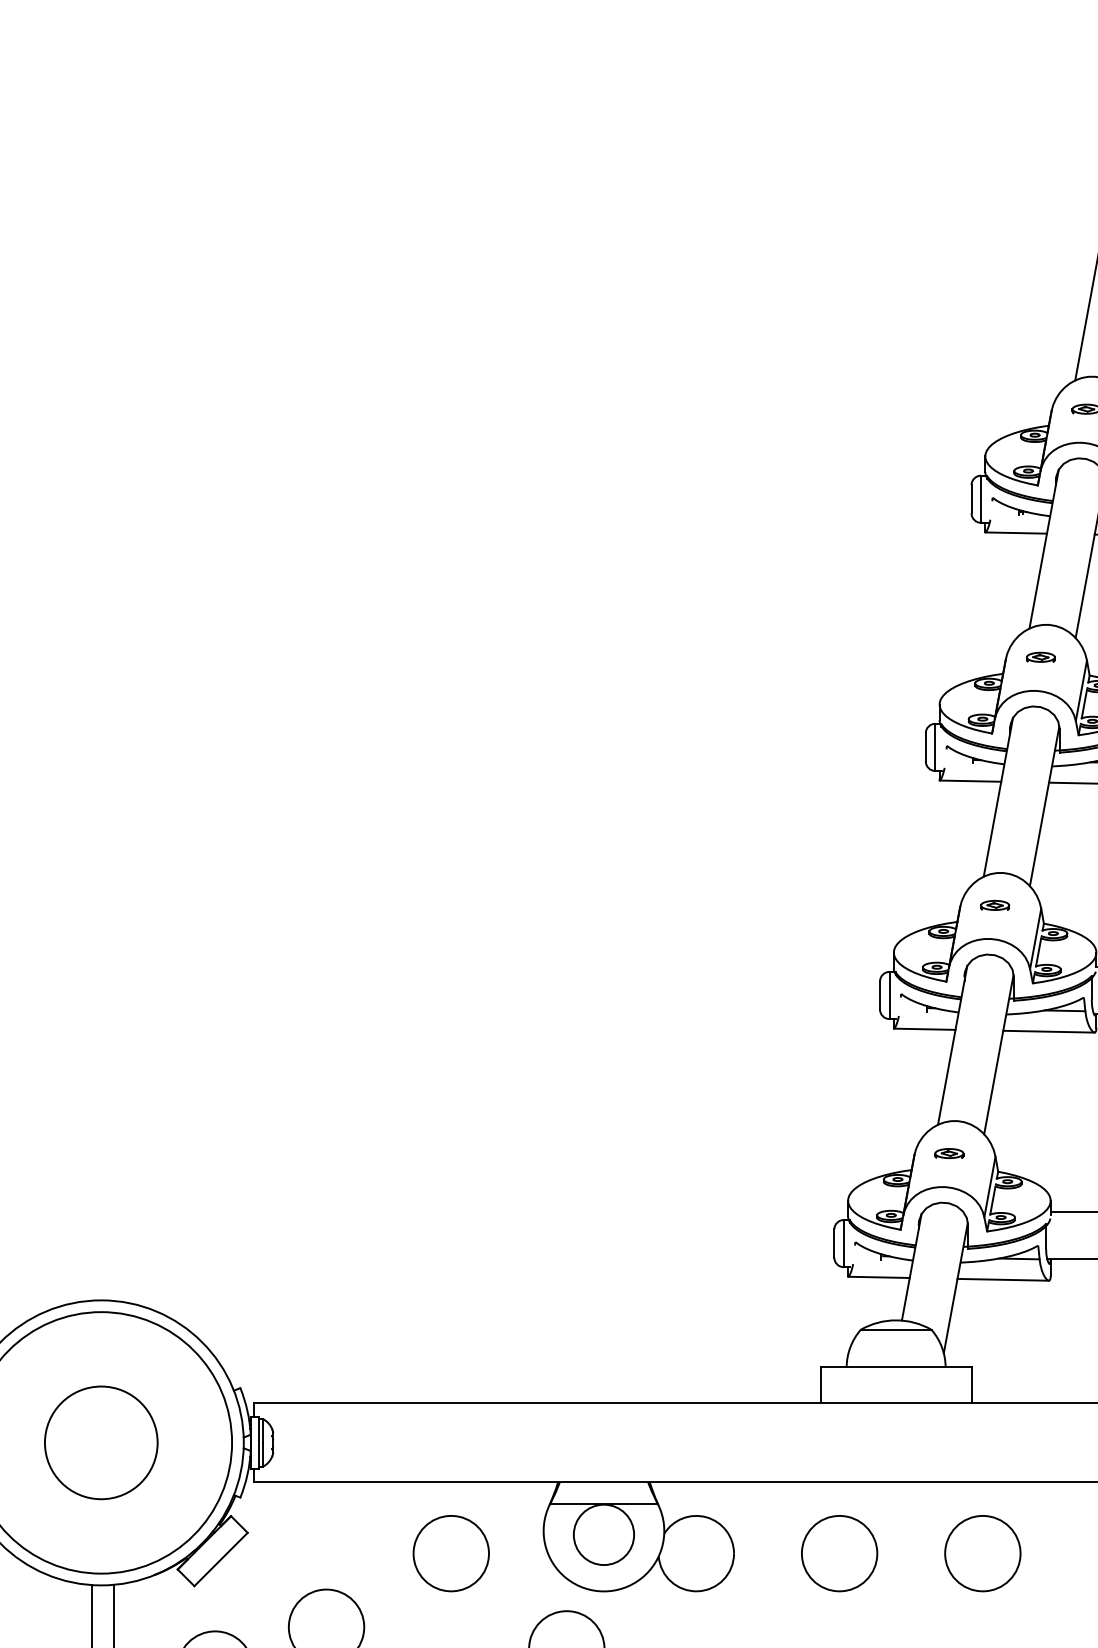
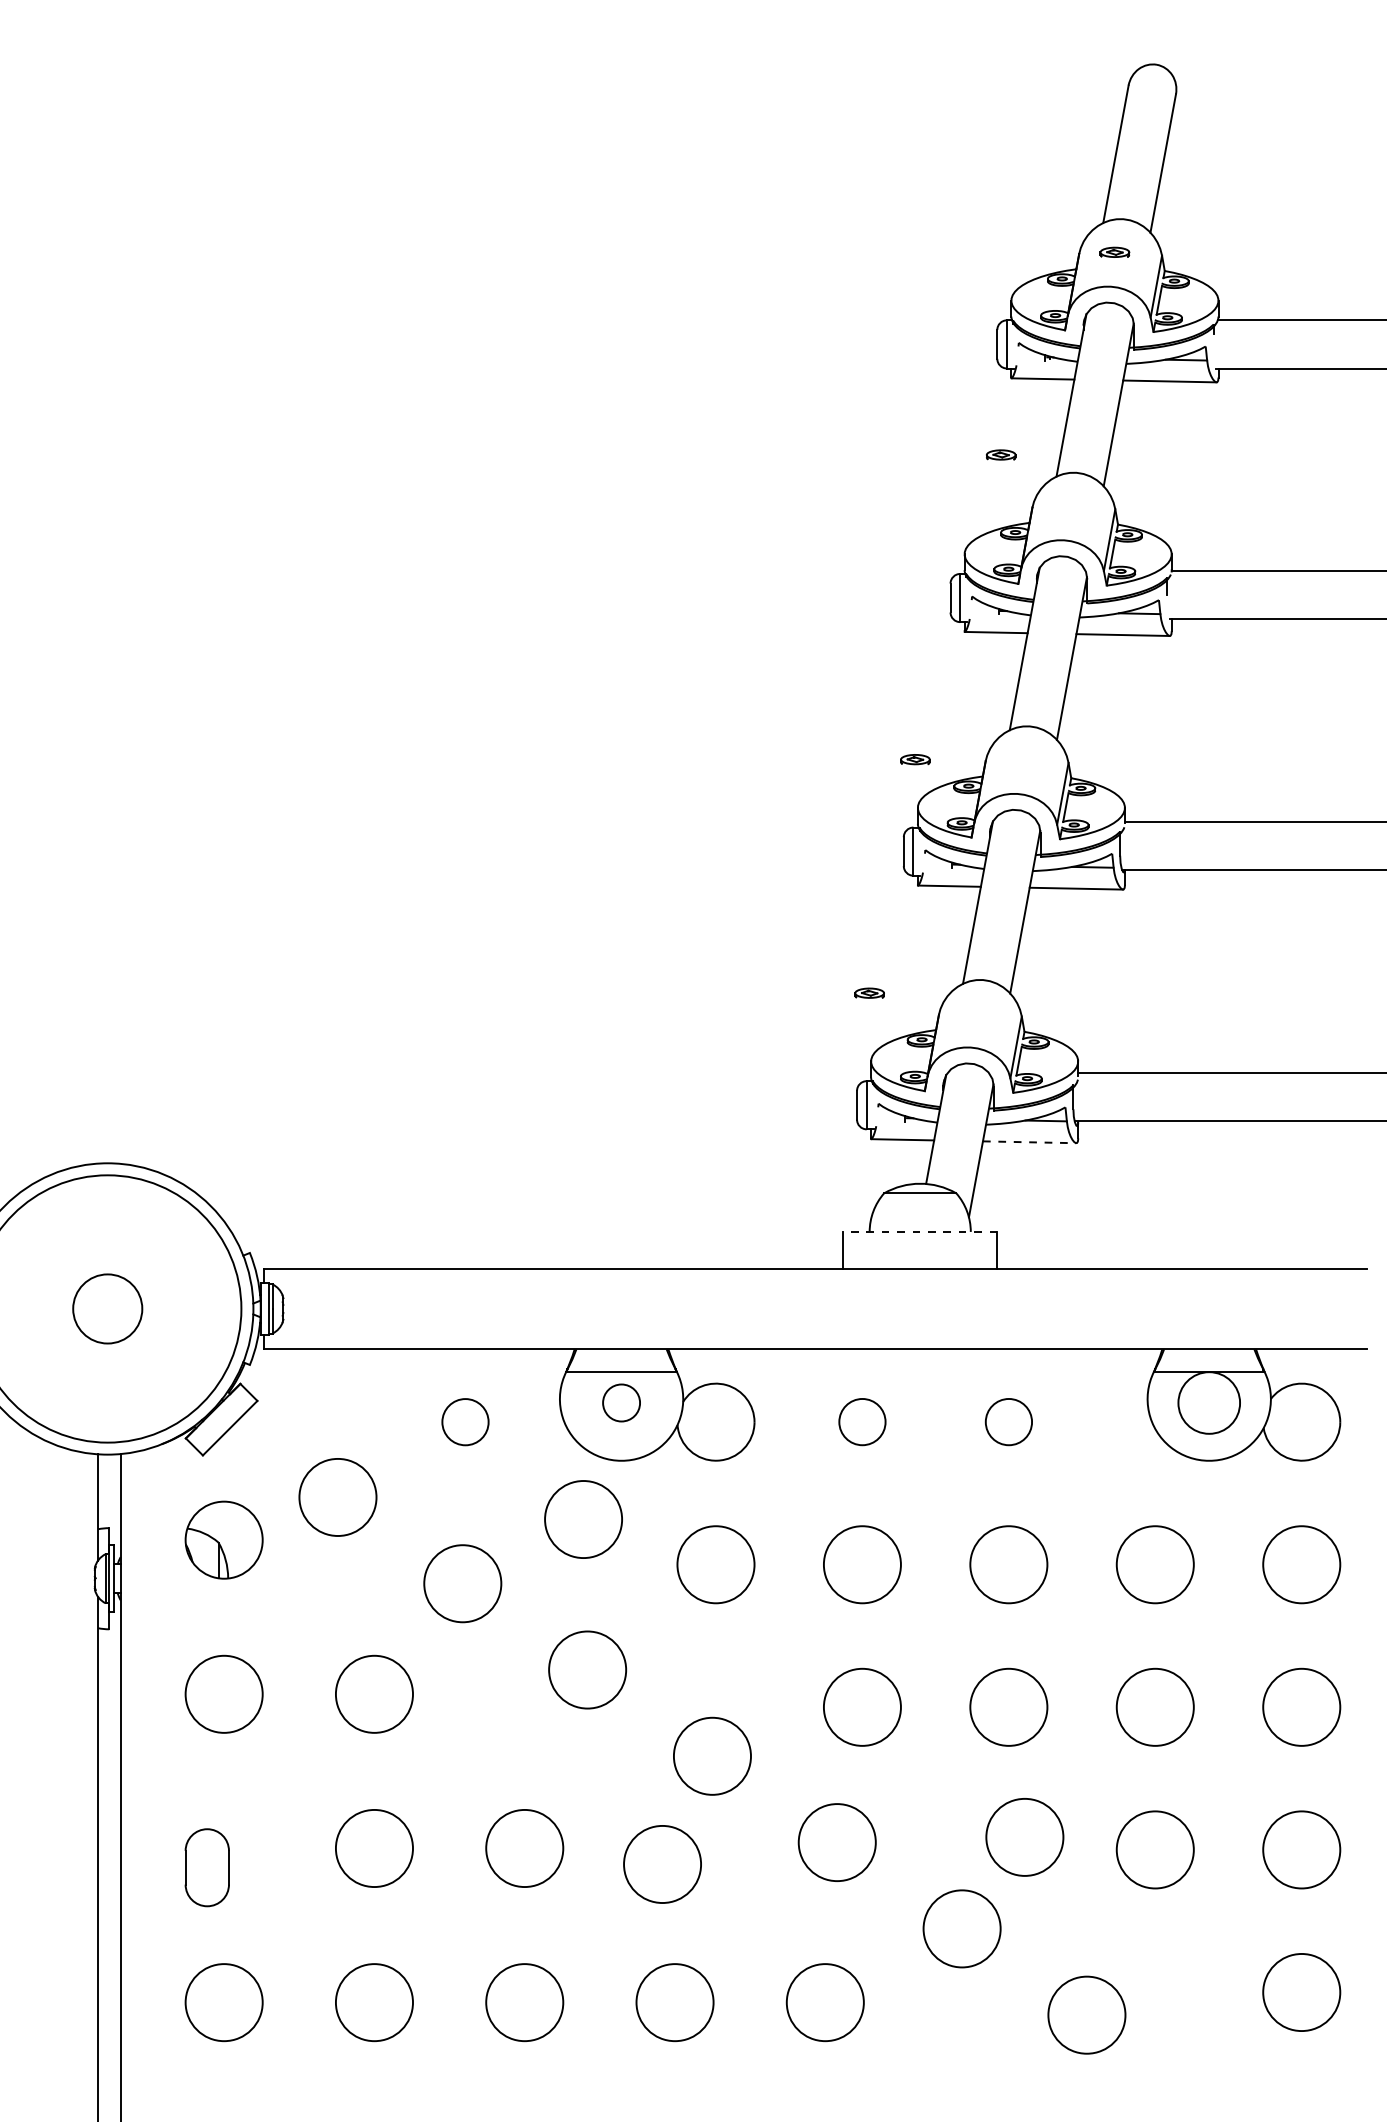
part: (1041, 656) -> (1001, 454), moved
part: (995, 905) -> (915, 759), moved
part: (949, 1152) -> (869, 992), moved
line: (1003, 1280) -> (1029, 1142), solid -> dashed
line: (895, 1367) -> (919, 1231), solid -> dashed
circle: (101, 1442) -> (107, 1308), size x0.6
circle: (603, 1534) -> (621, 1402), size x0.6
circle: (451, 1552) -> (465, 1421), size x0.6
circle: (839, 1552) -> (862, 1421), size x0.6
circle: (982, 1552) -> (1008, 1421), size x0.6

